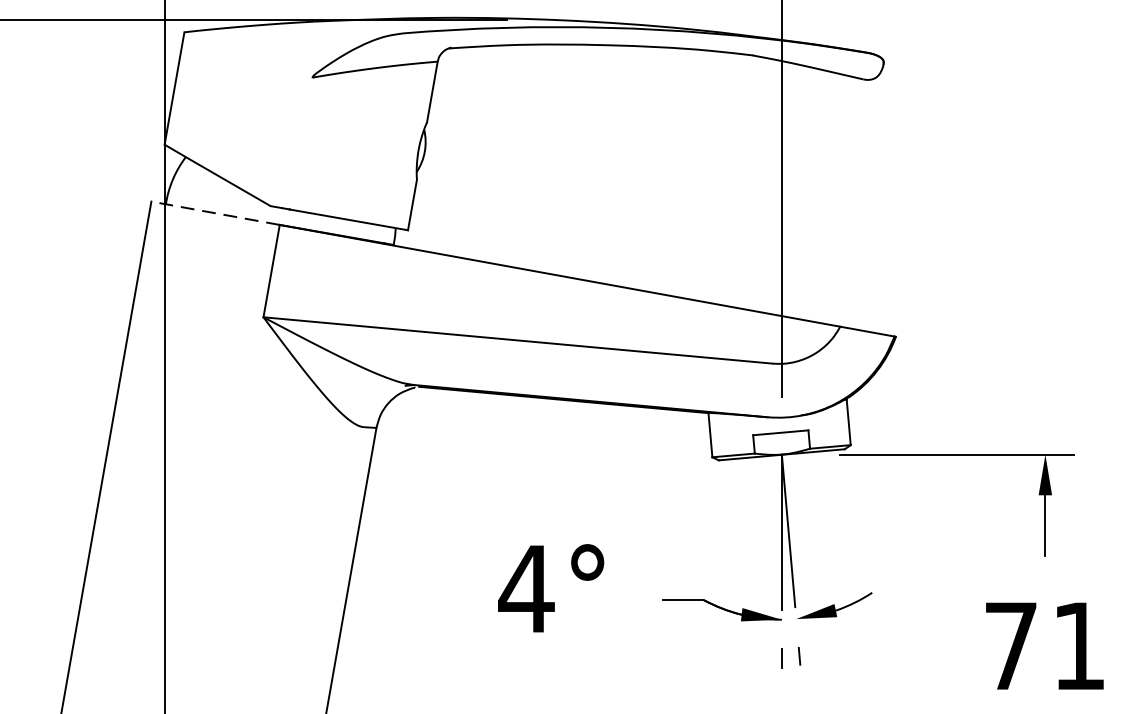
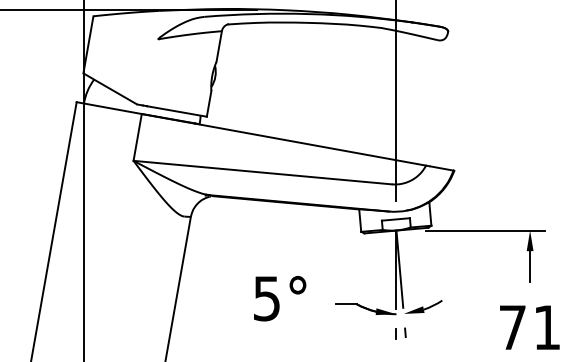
line: (214, 214) -> (108, 108), dashed -> solid
text: (525, 588) -> (266, 298), 4° -> 5°

